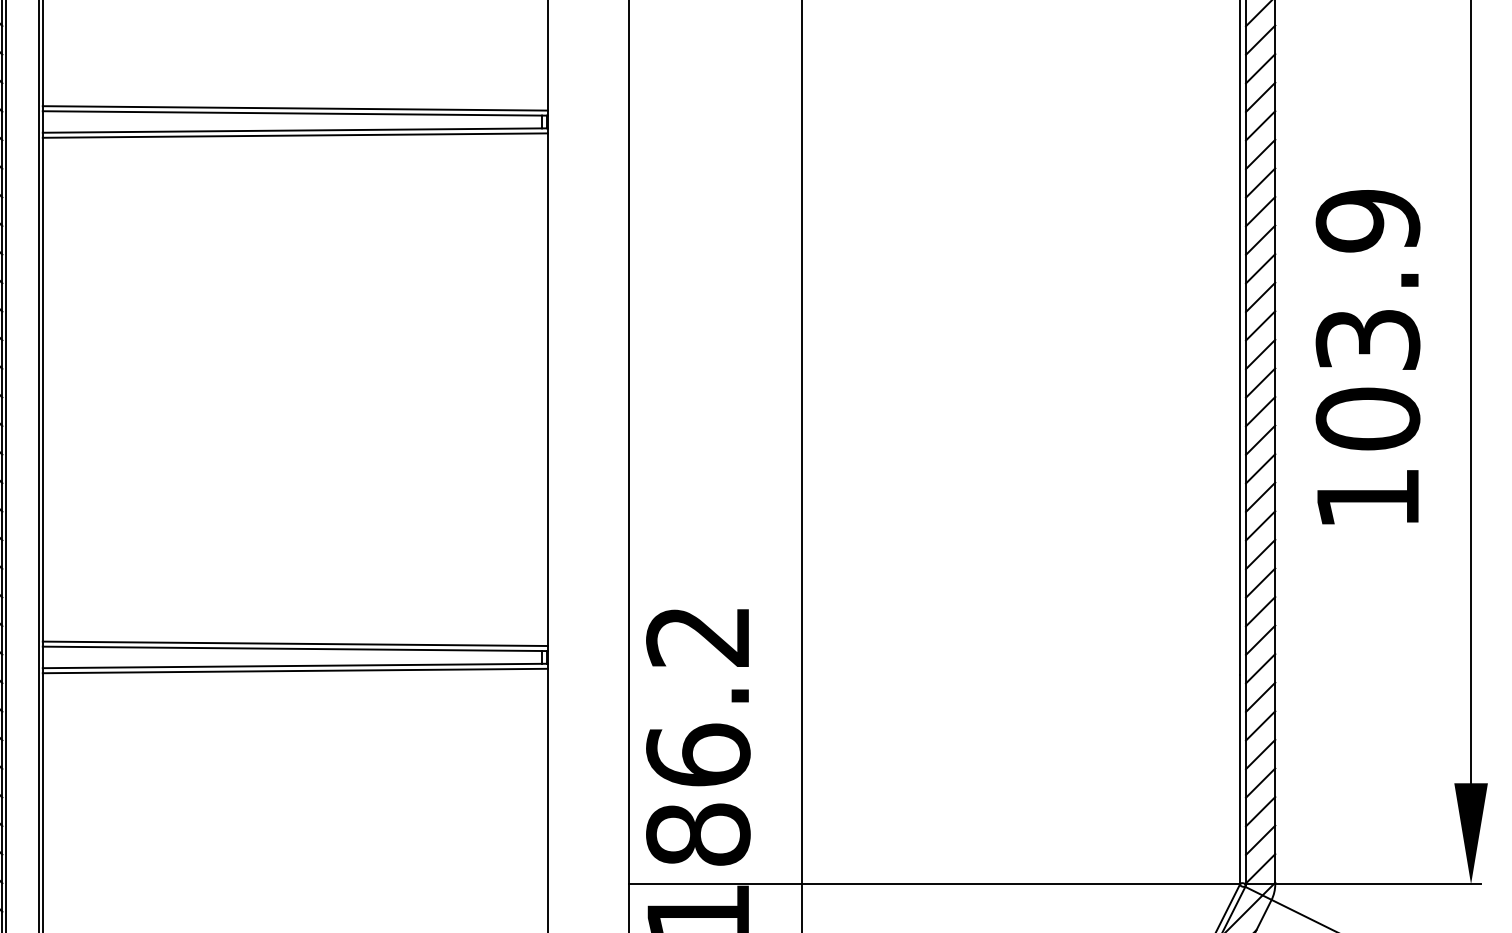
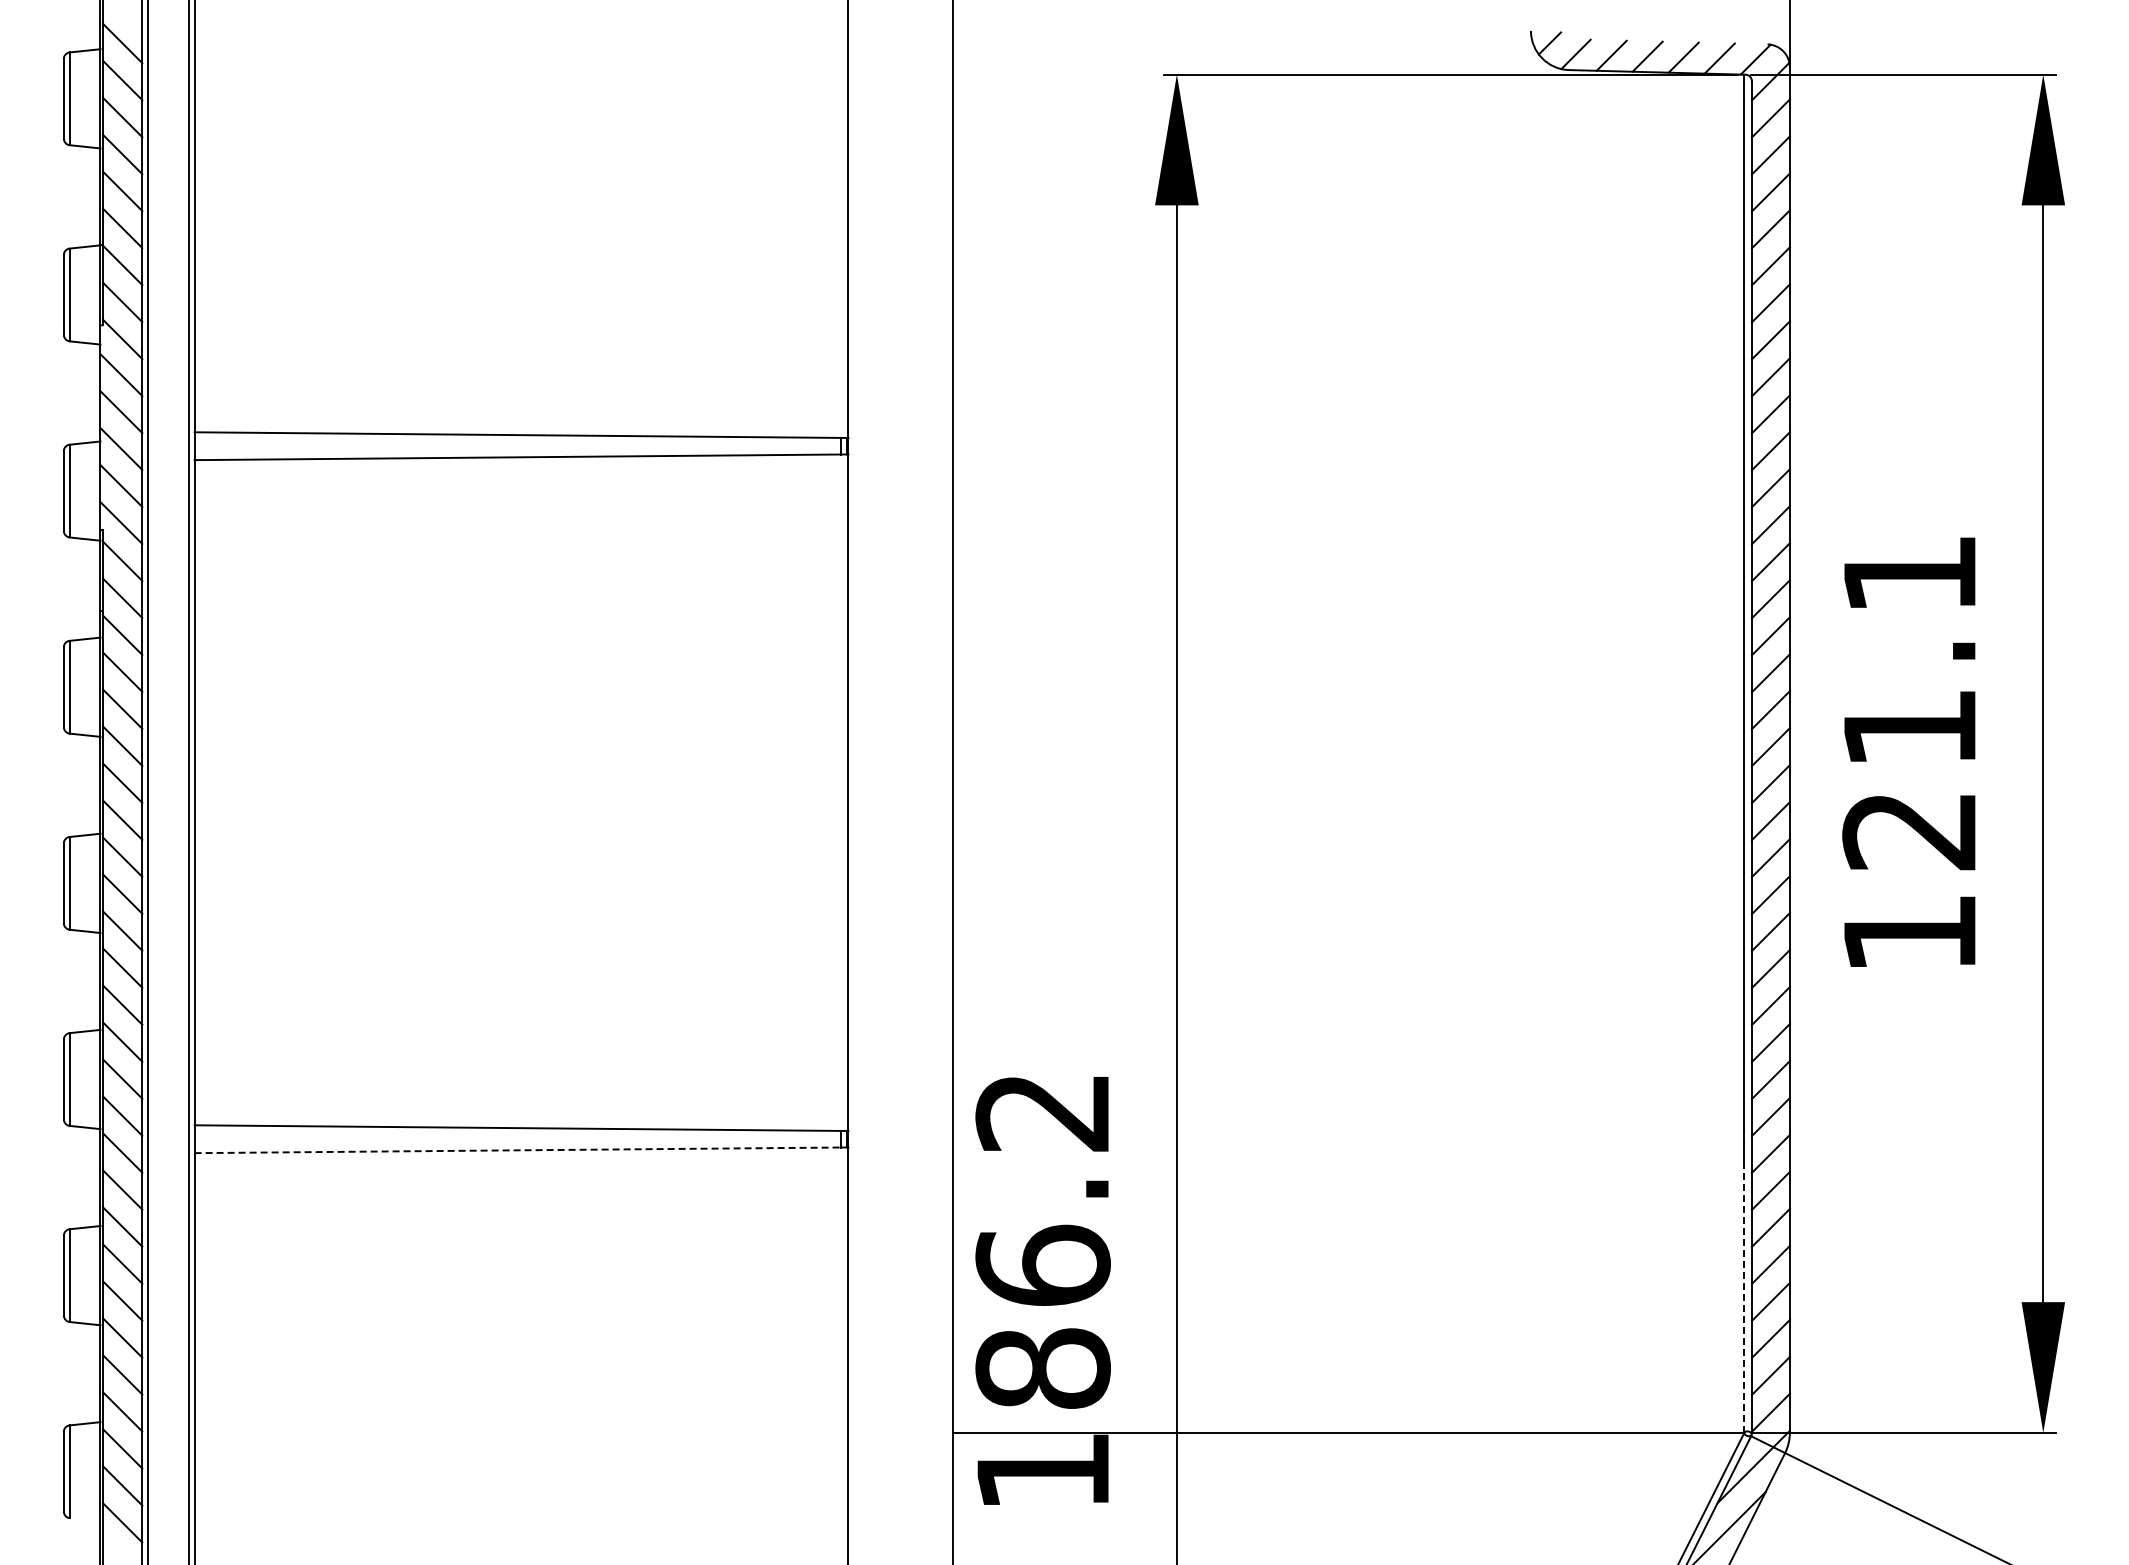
line: (295, 108) -> (521, 428), removed
line: (295, 135) -> (521, 463), removed
text: (1367, 319) -> (1909, 702), 103.9 -> 121.1
line: (295, 643) -> (521, 1121), removed
line: (293, 666) -> (518, 1150), solid -> dashed
line: (295, 670) -> (521, 1156), removed
line: (1240, 780) -> (1744, 1298), solid -> dashed

